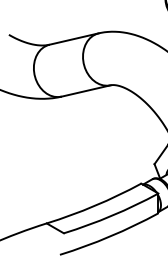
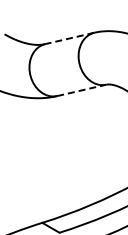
line: (73, 39) -> (69, 38), solid -> dashed
line: (86, 90) -> (82, 89), solid -> dashed

